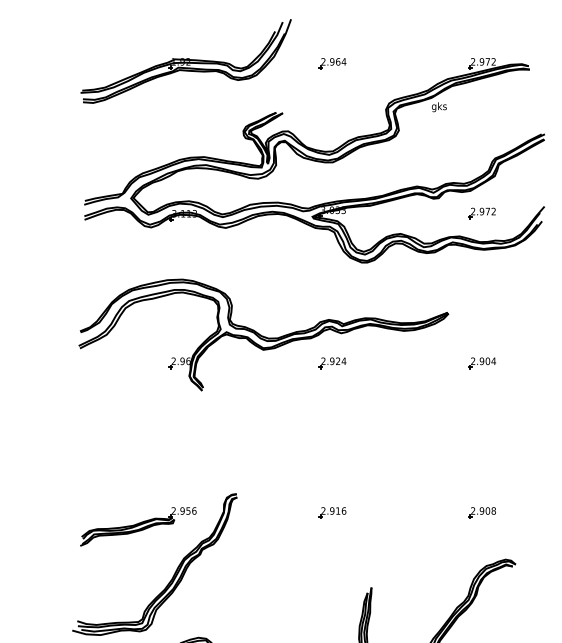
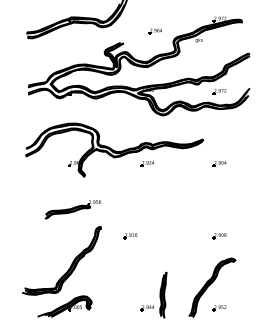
part: (332, 63) -> (155, 31), moved
part: (332, 513) -> (130, 236), moved
part: (137, 526) -> (72, 209), moved

